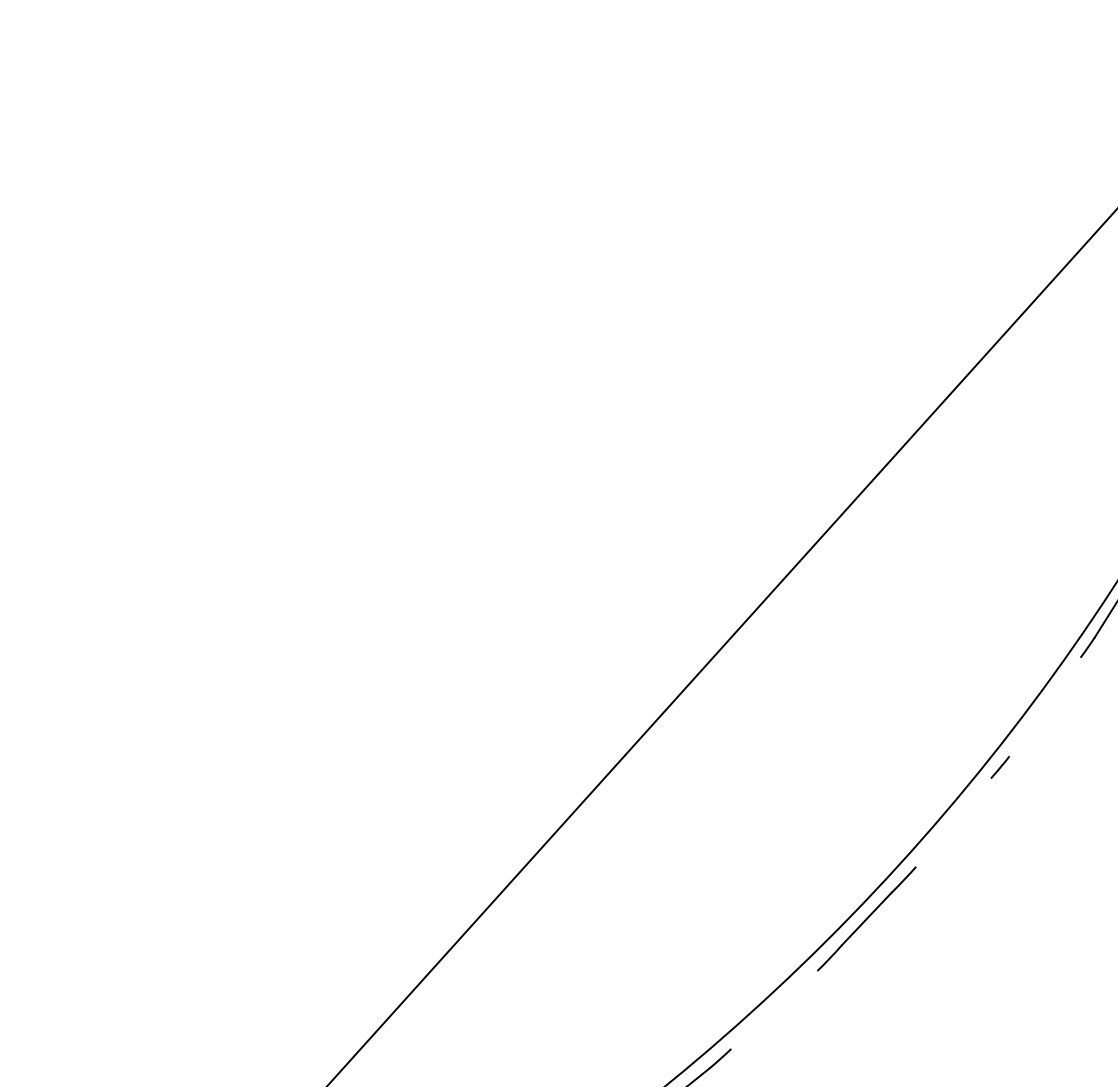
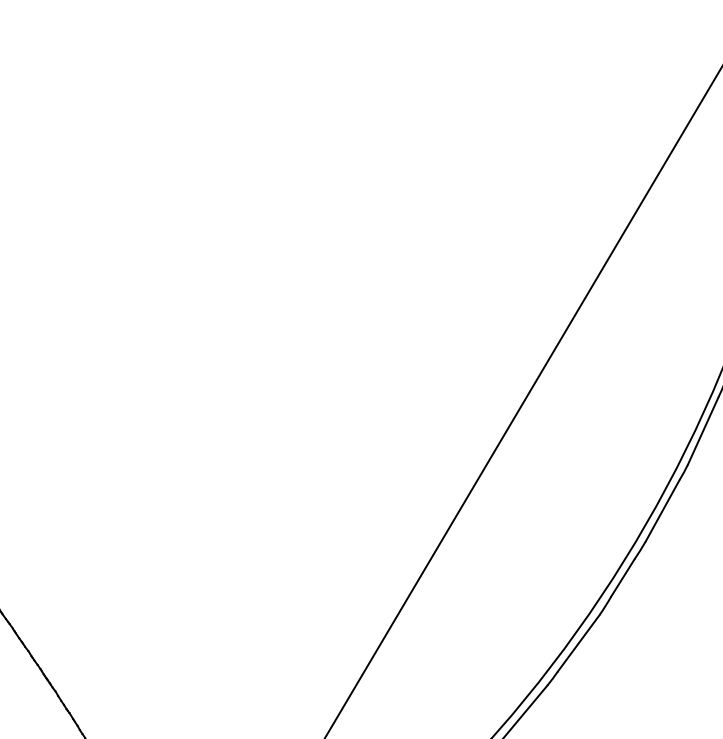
line: (1045, 706) -> (703, 430), added
line: (953, 822) -> (662, 510), added
line: (773, 1008) -> (578, 642), added

